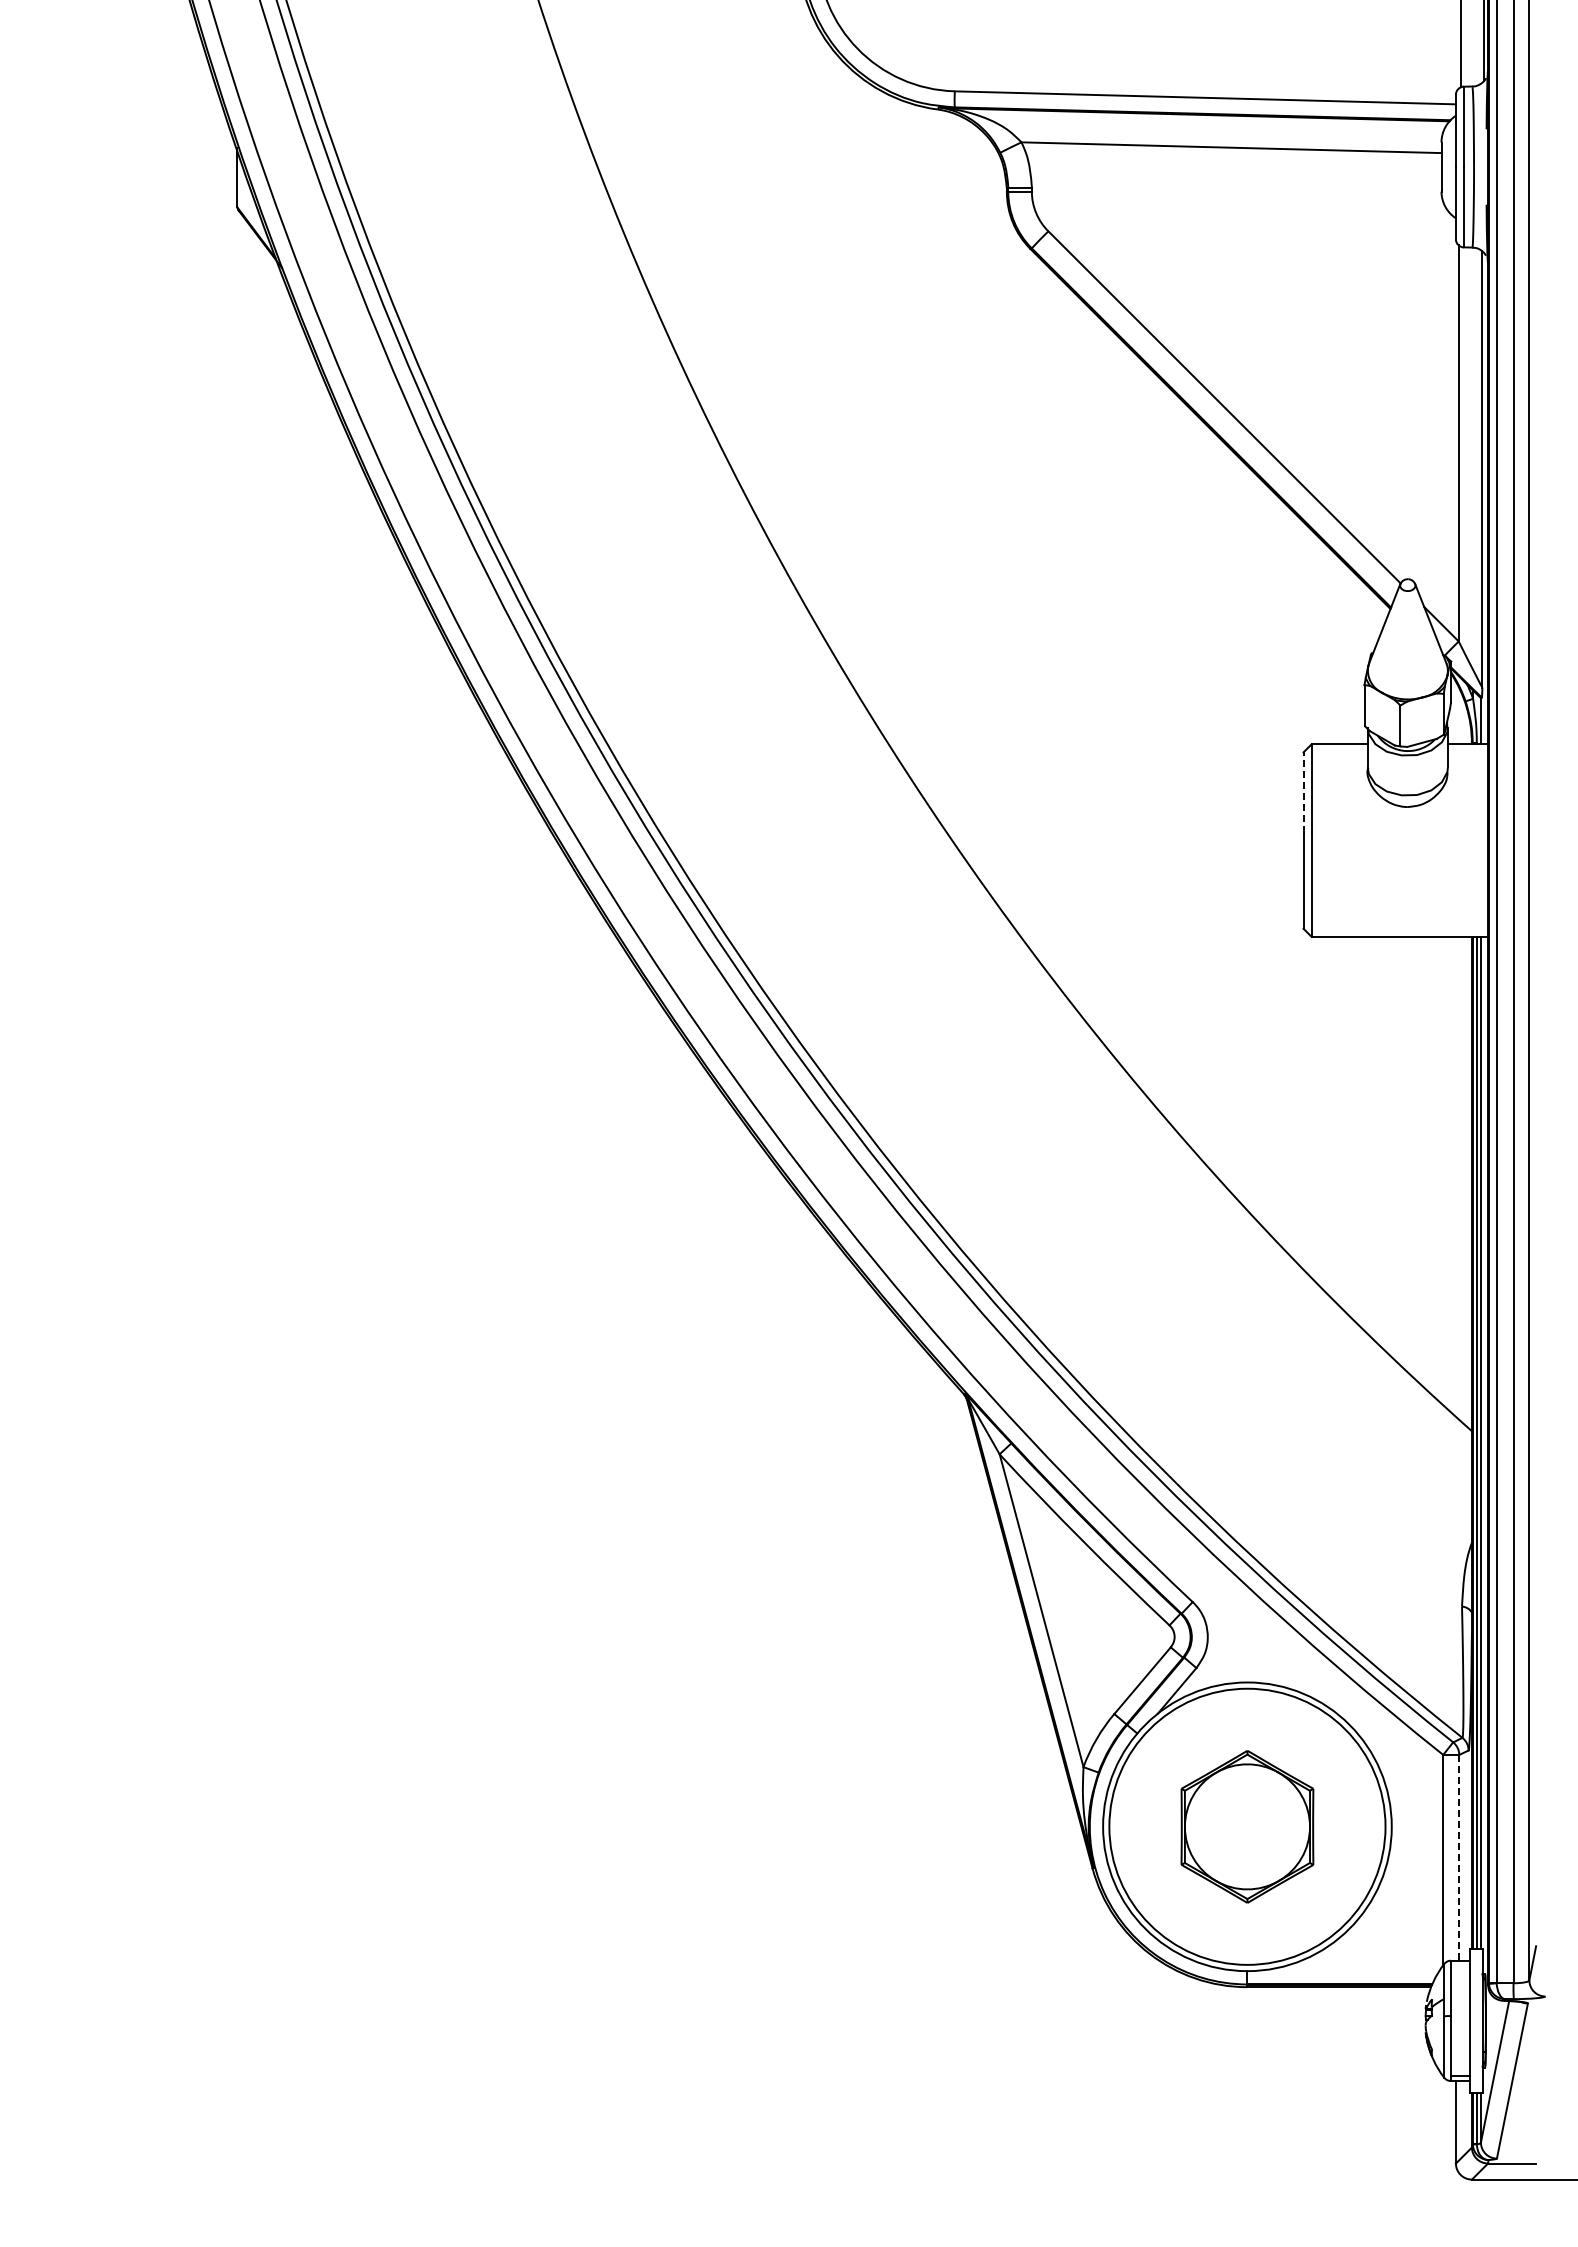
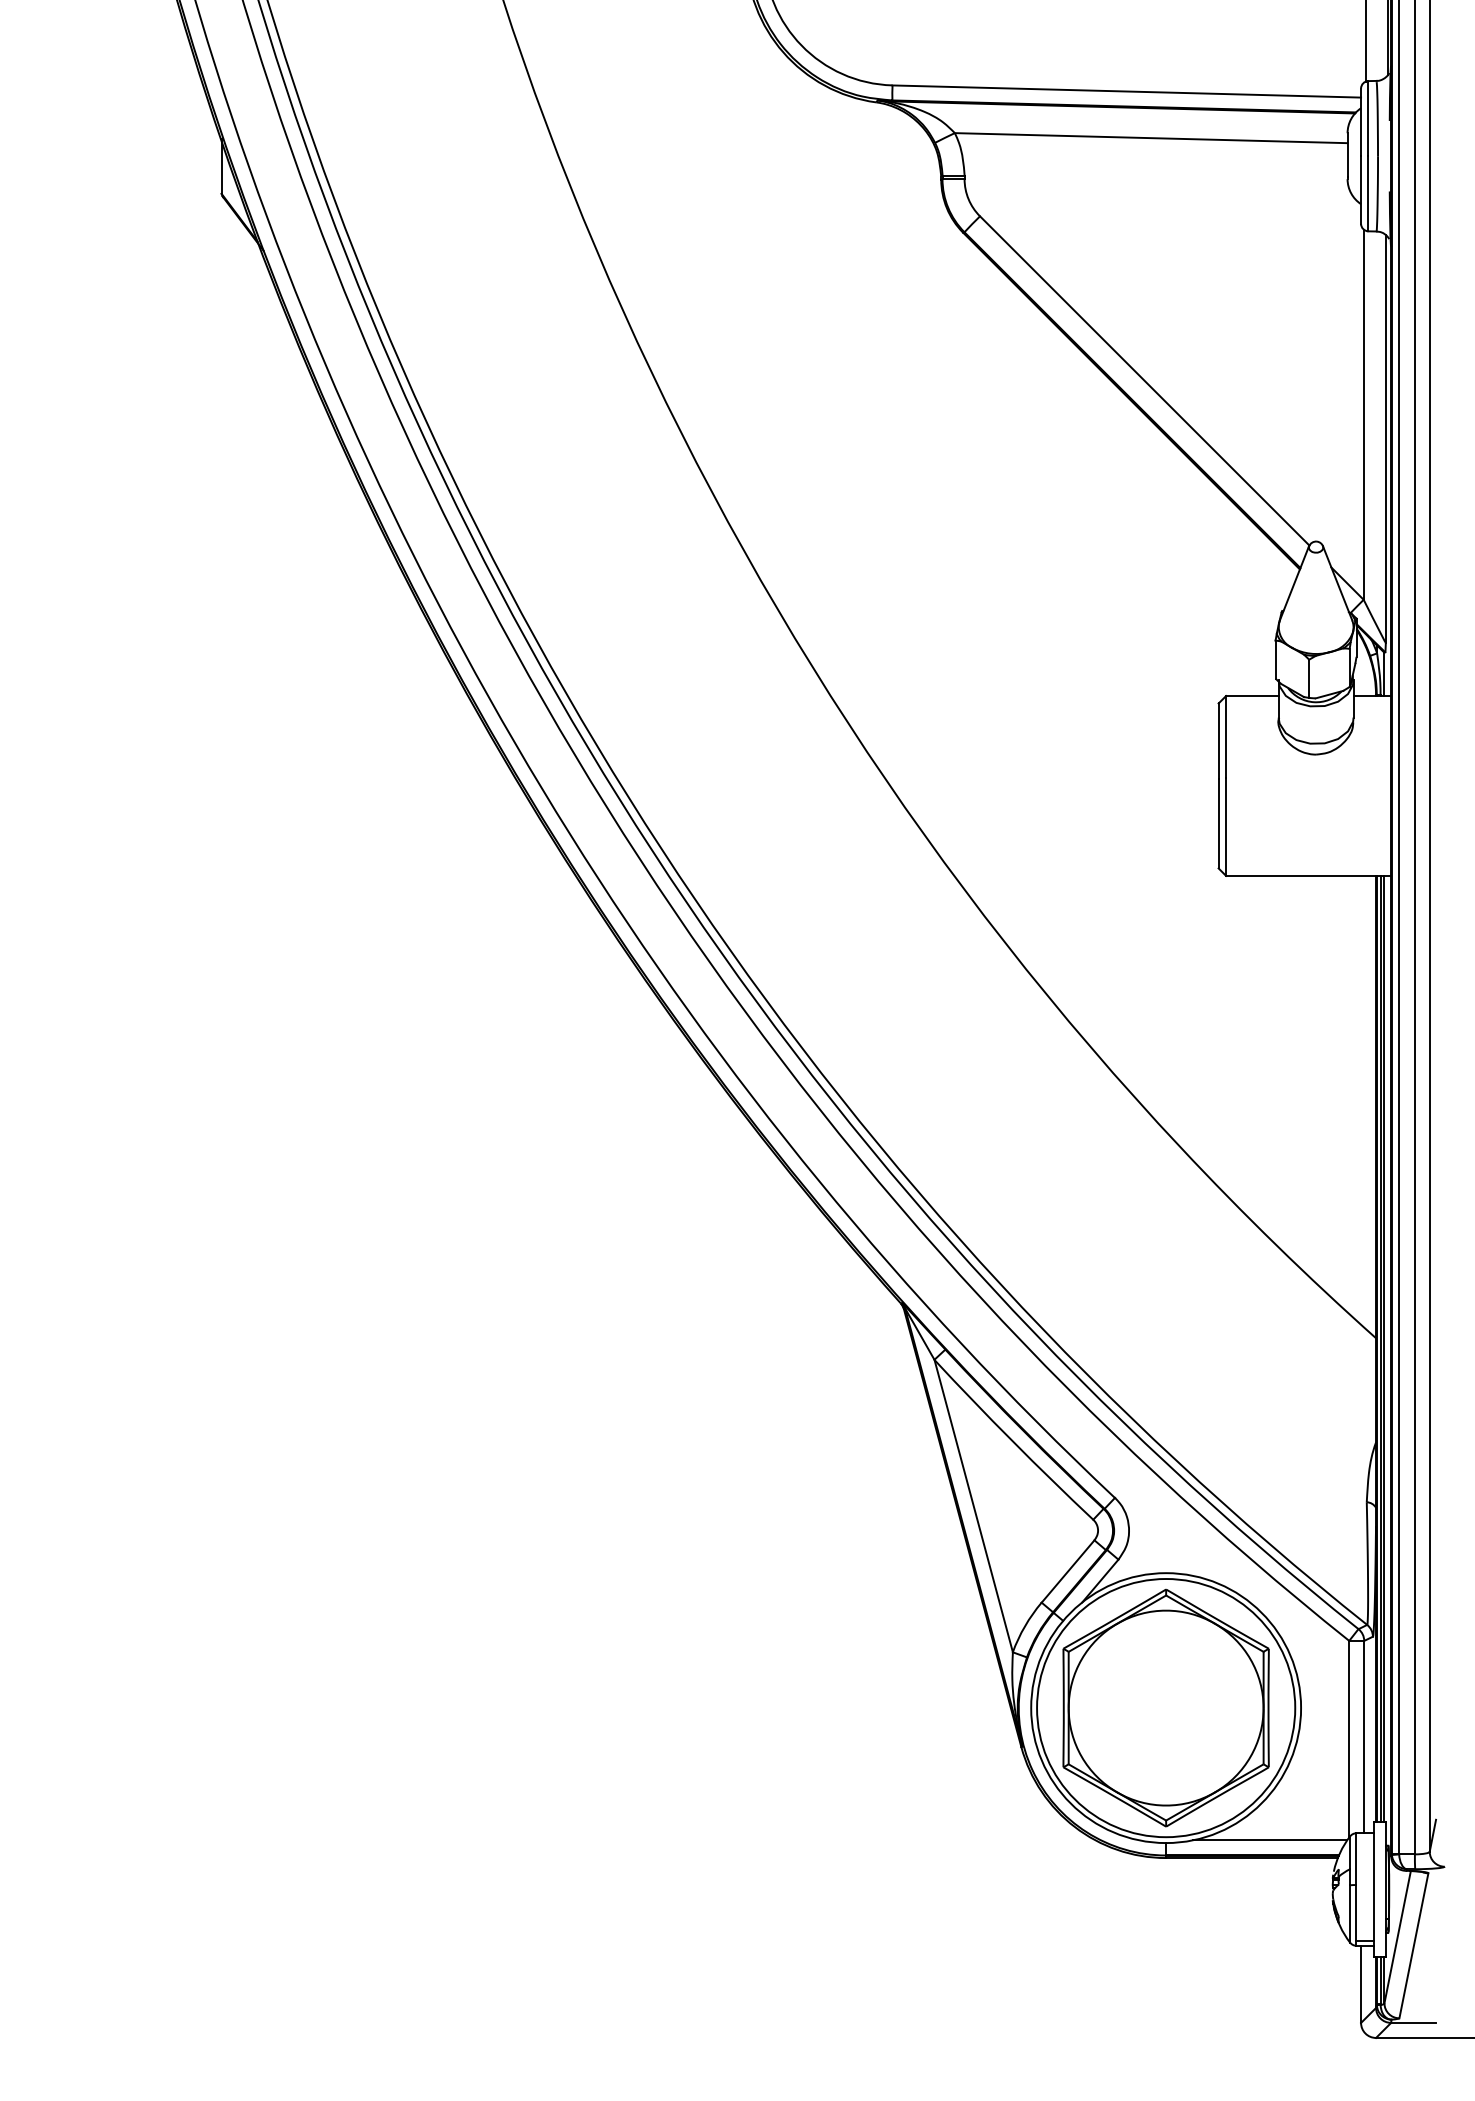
line: (1303, 792) -> (1218, 741), dashed -> solid
part: (1247, 1826) -> (1166, 1707), size x1.67
line: (1459, 1857) -> (1364, 1736), dashed -> solid
line: (1358, 1968) -> (1269, 1840), added

